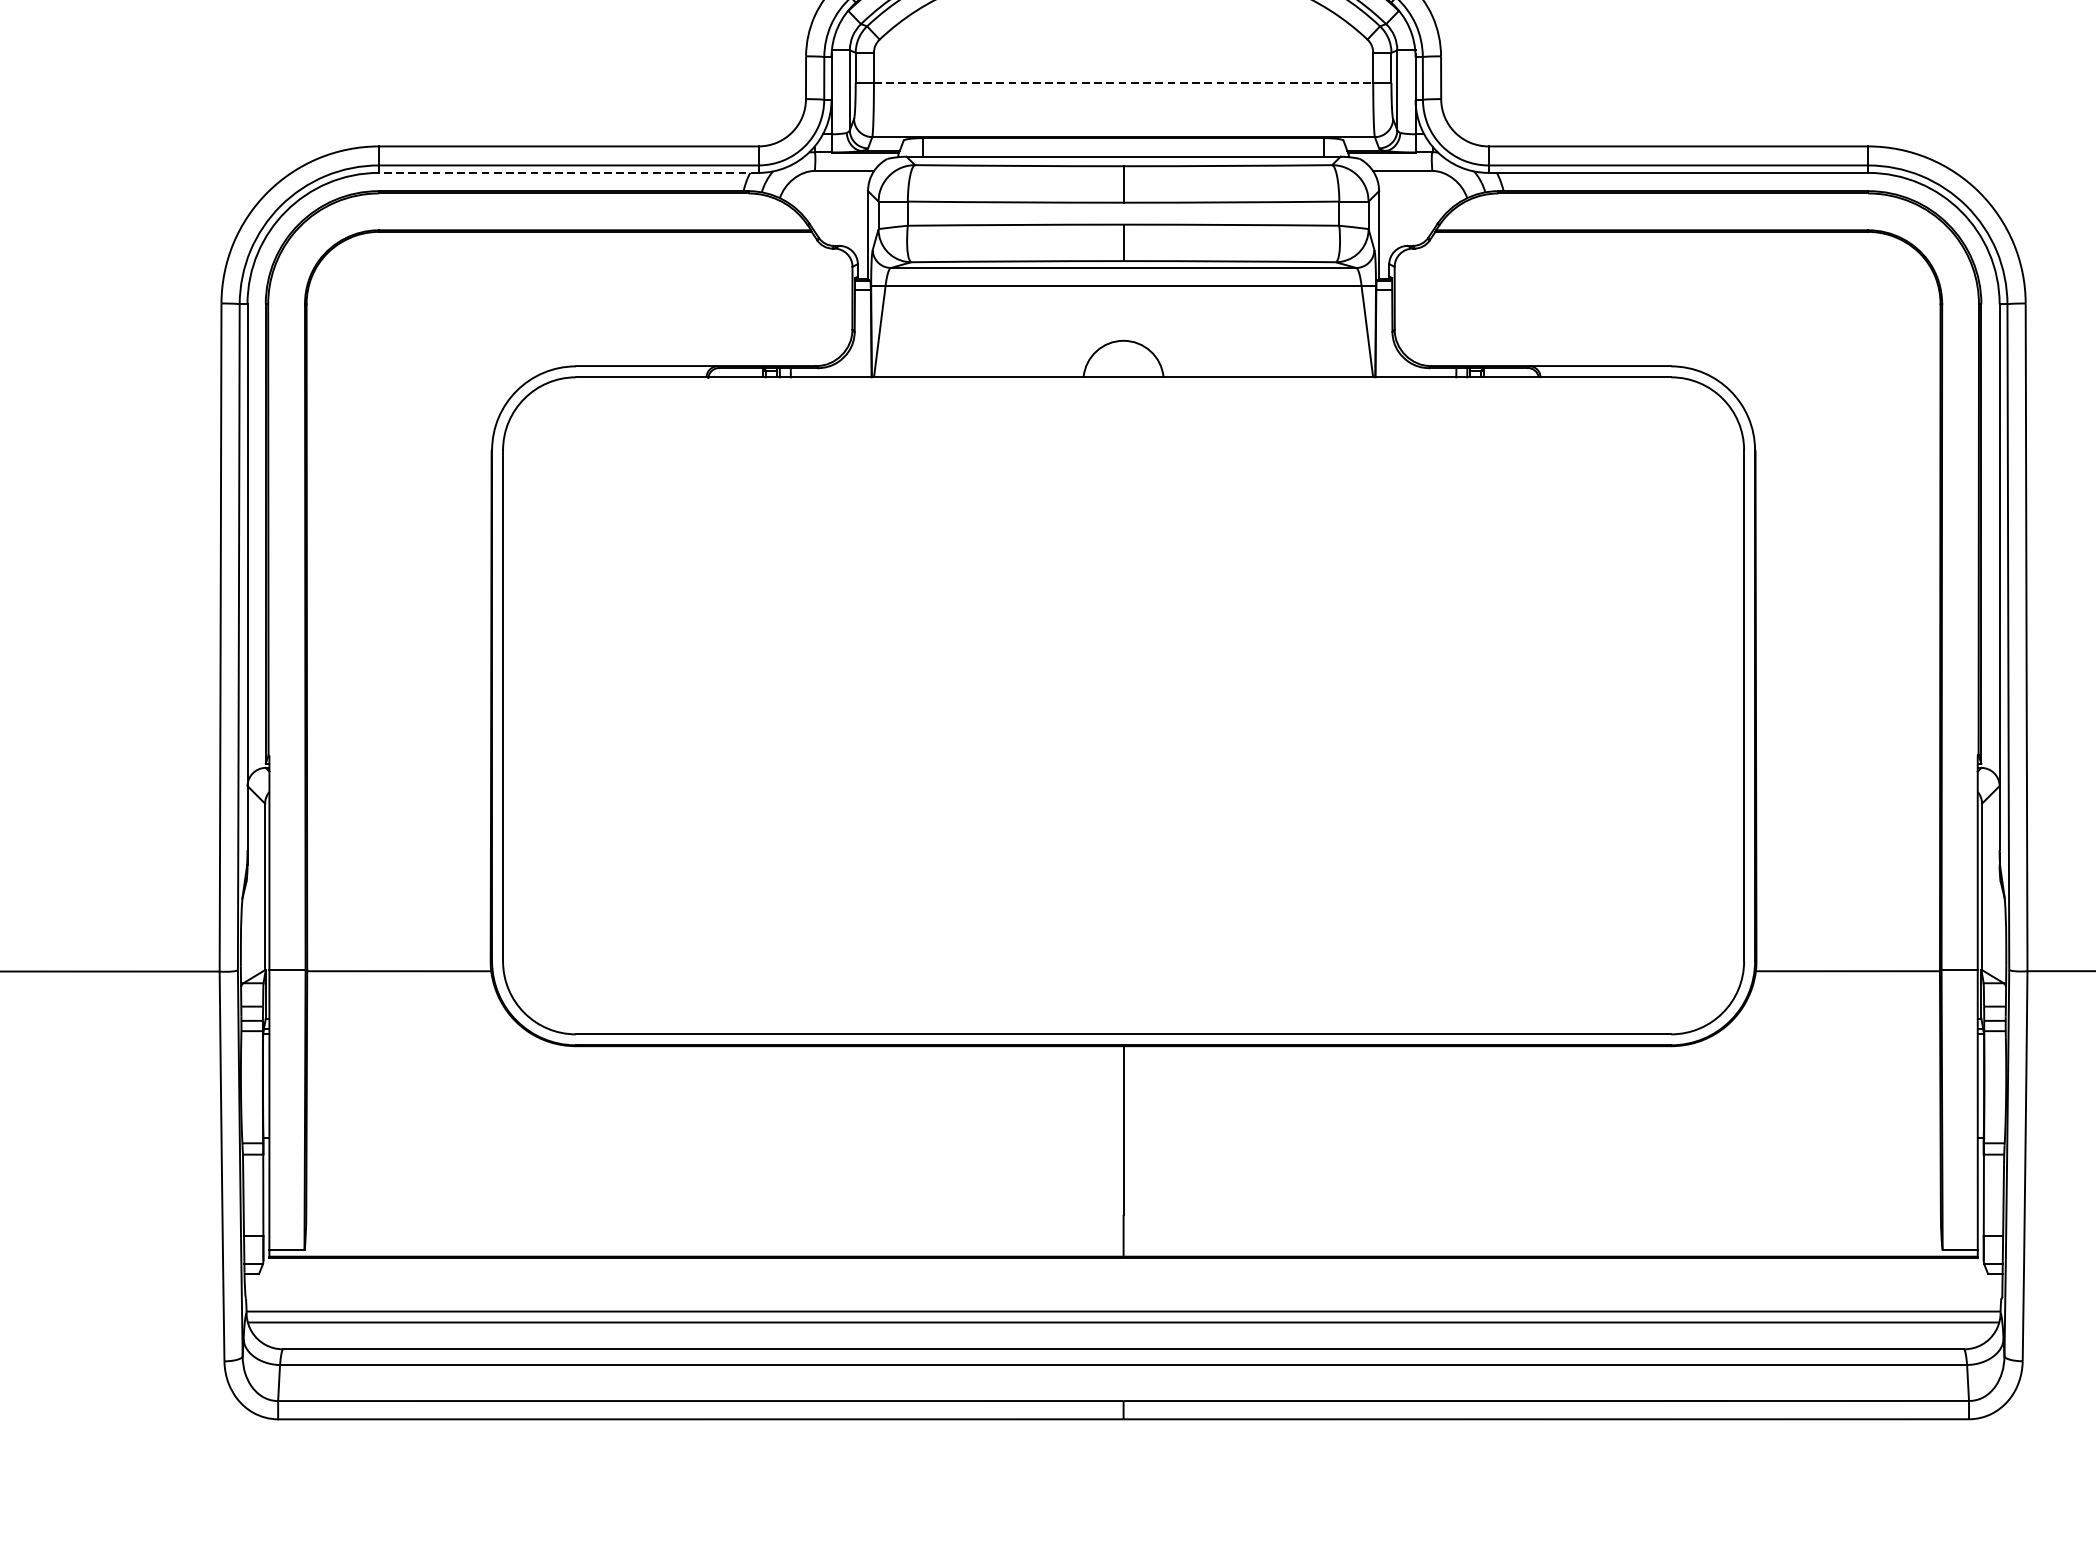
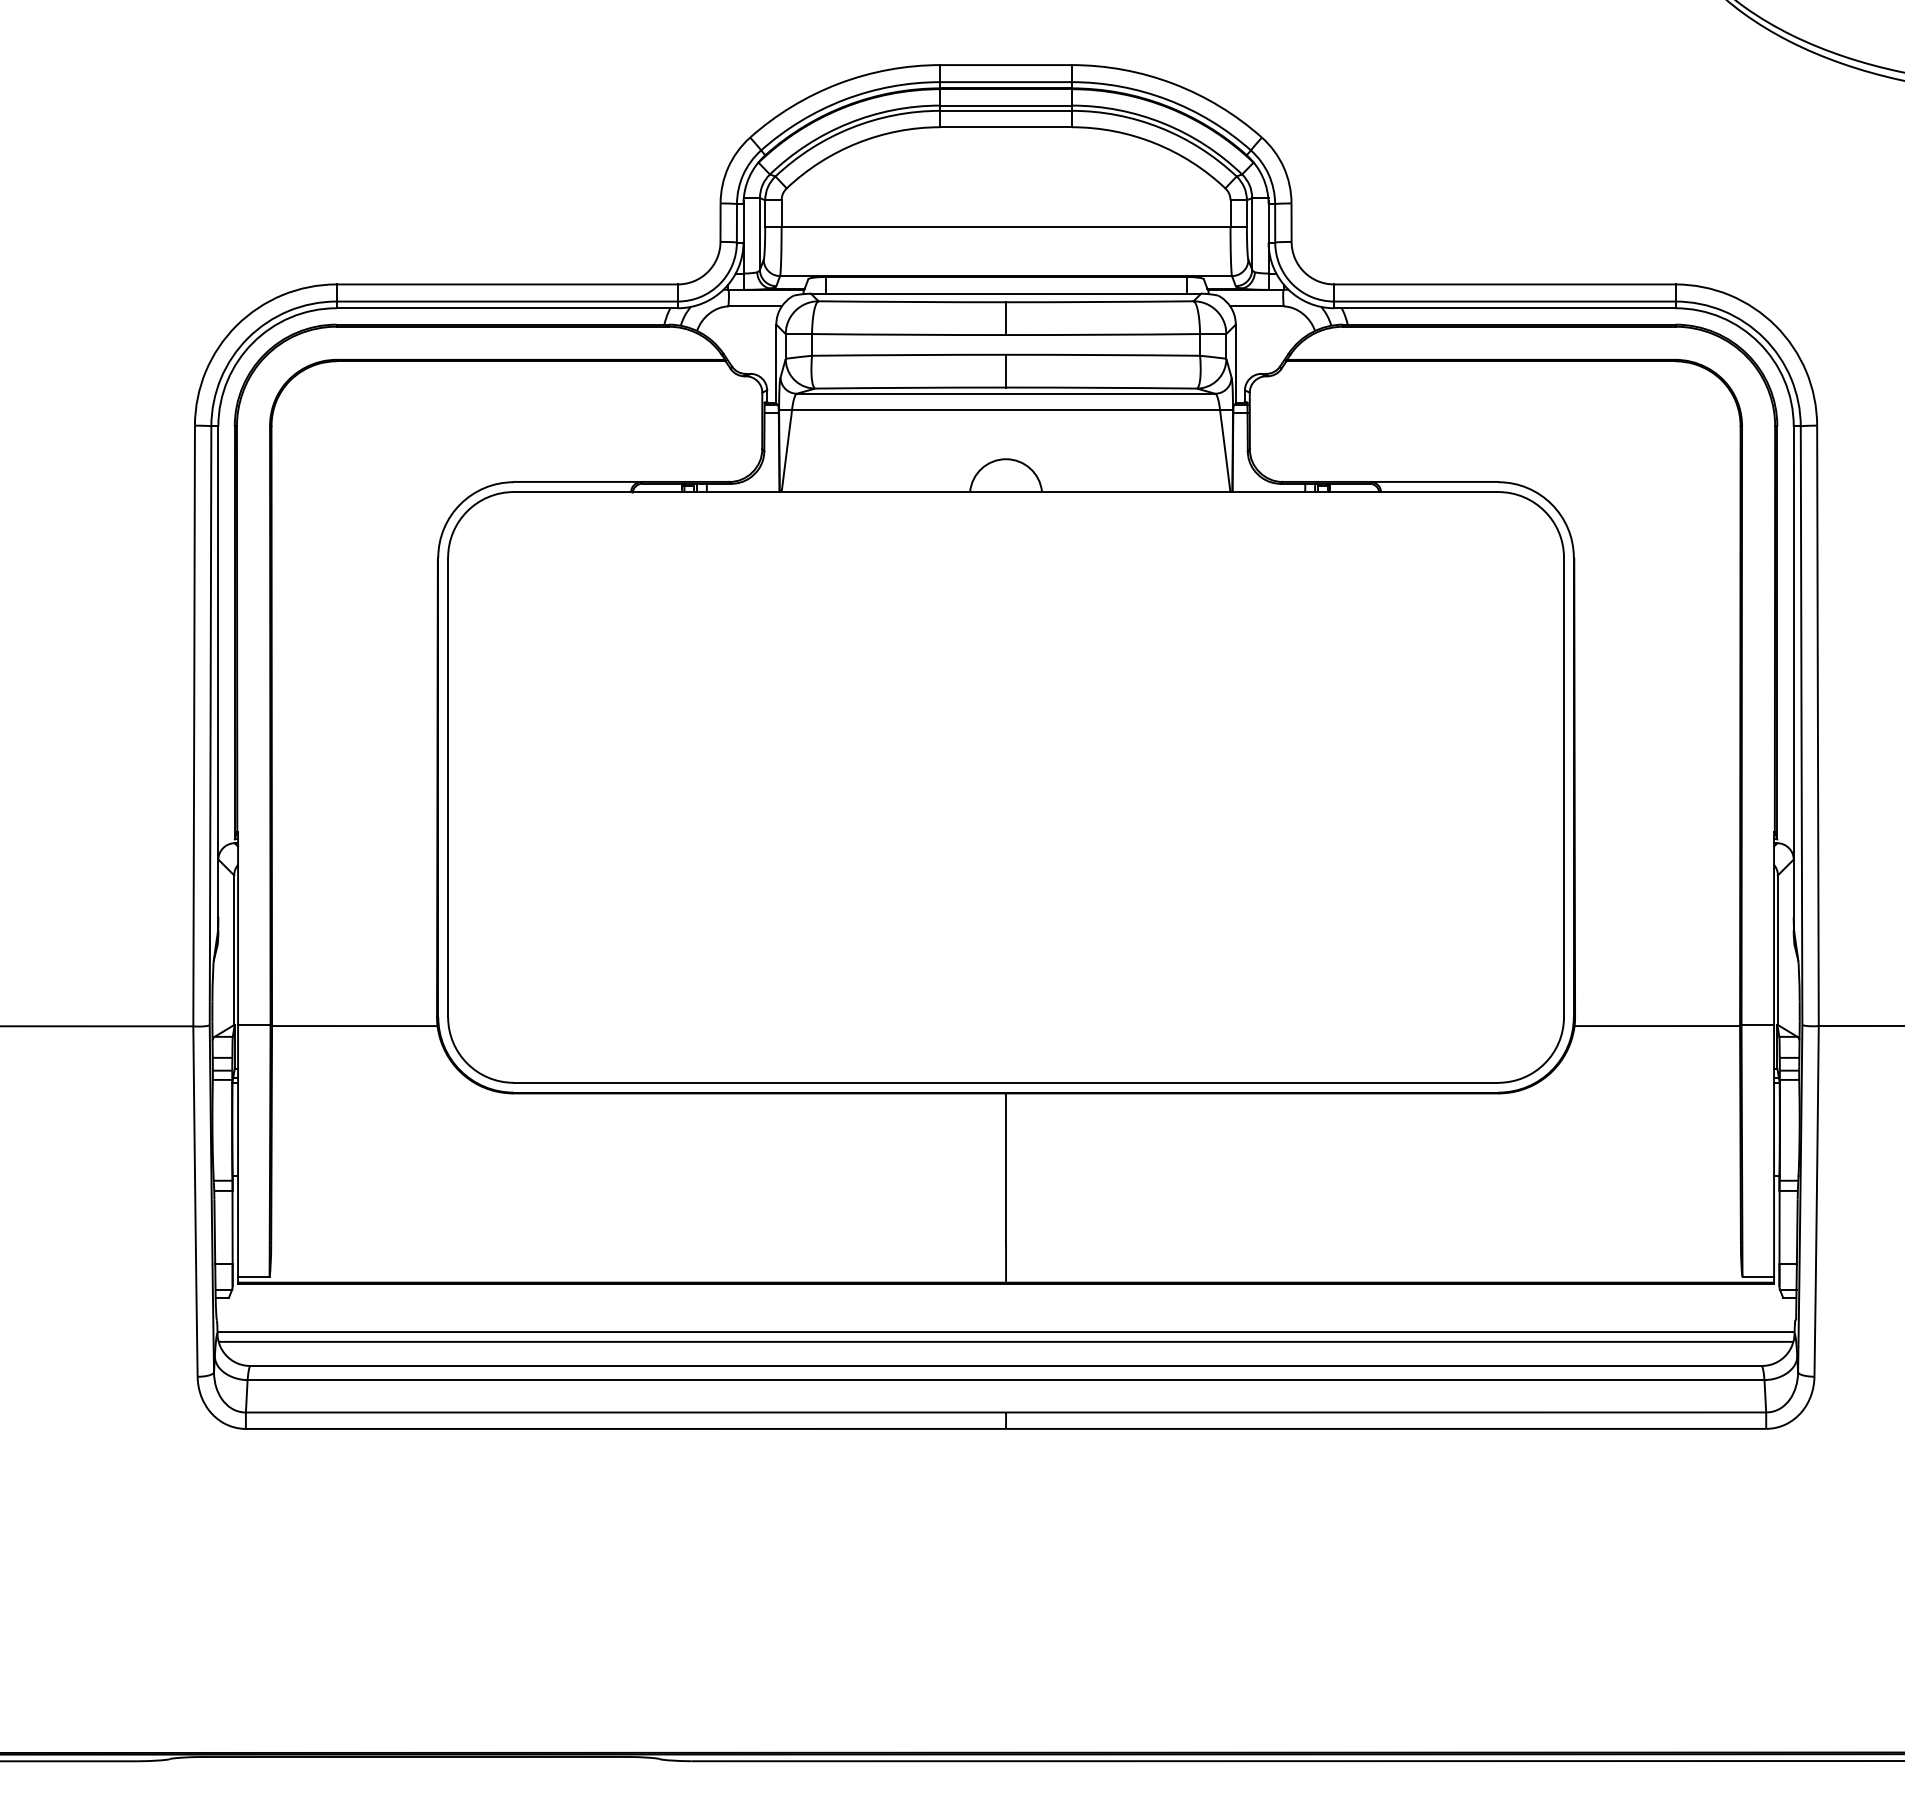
line: (1124, 83) -> (1006, 227), dashed -> solid
line: (569, 173) -> (507, 308), dashed -> solid

